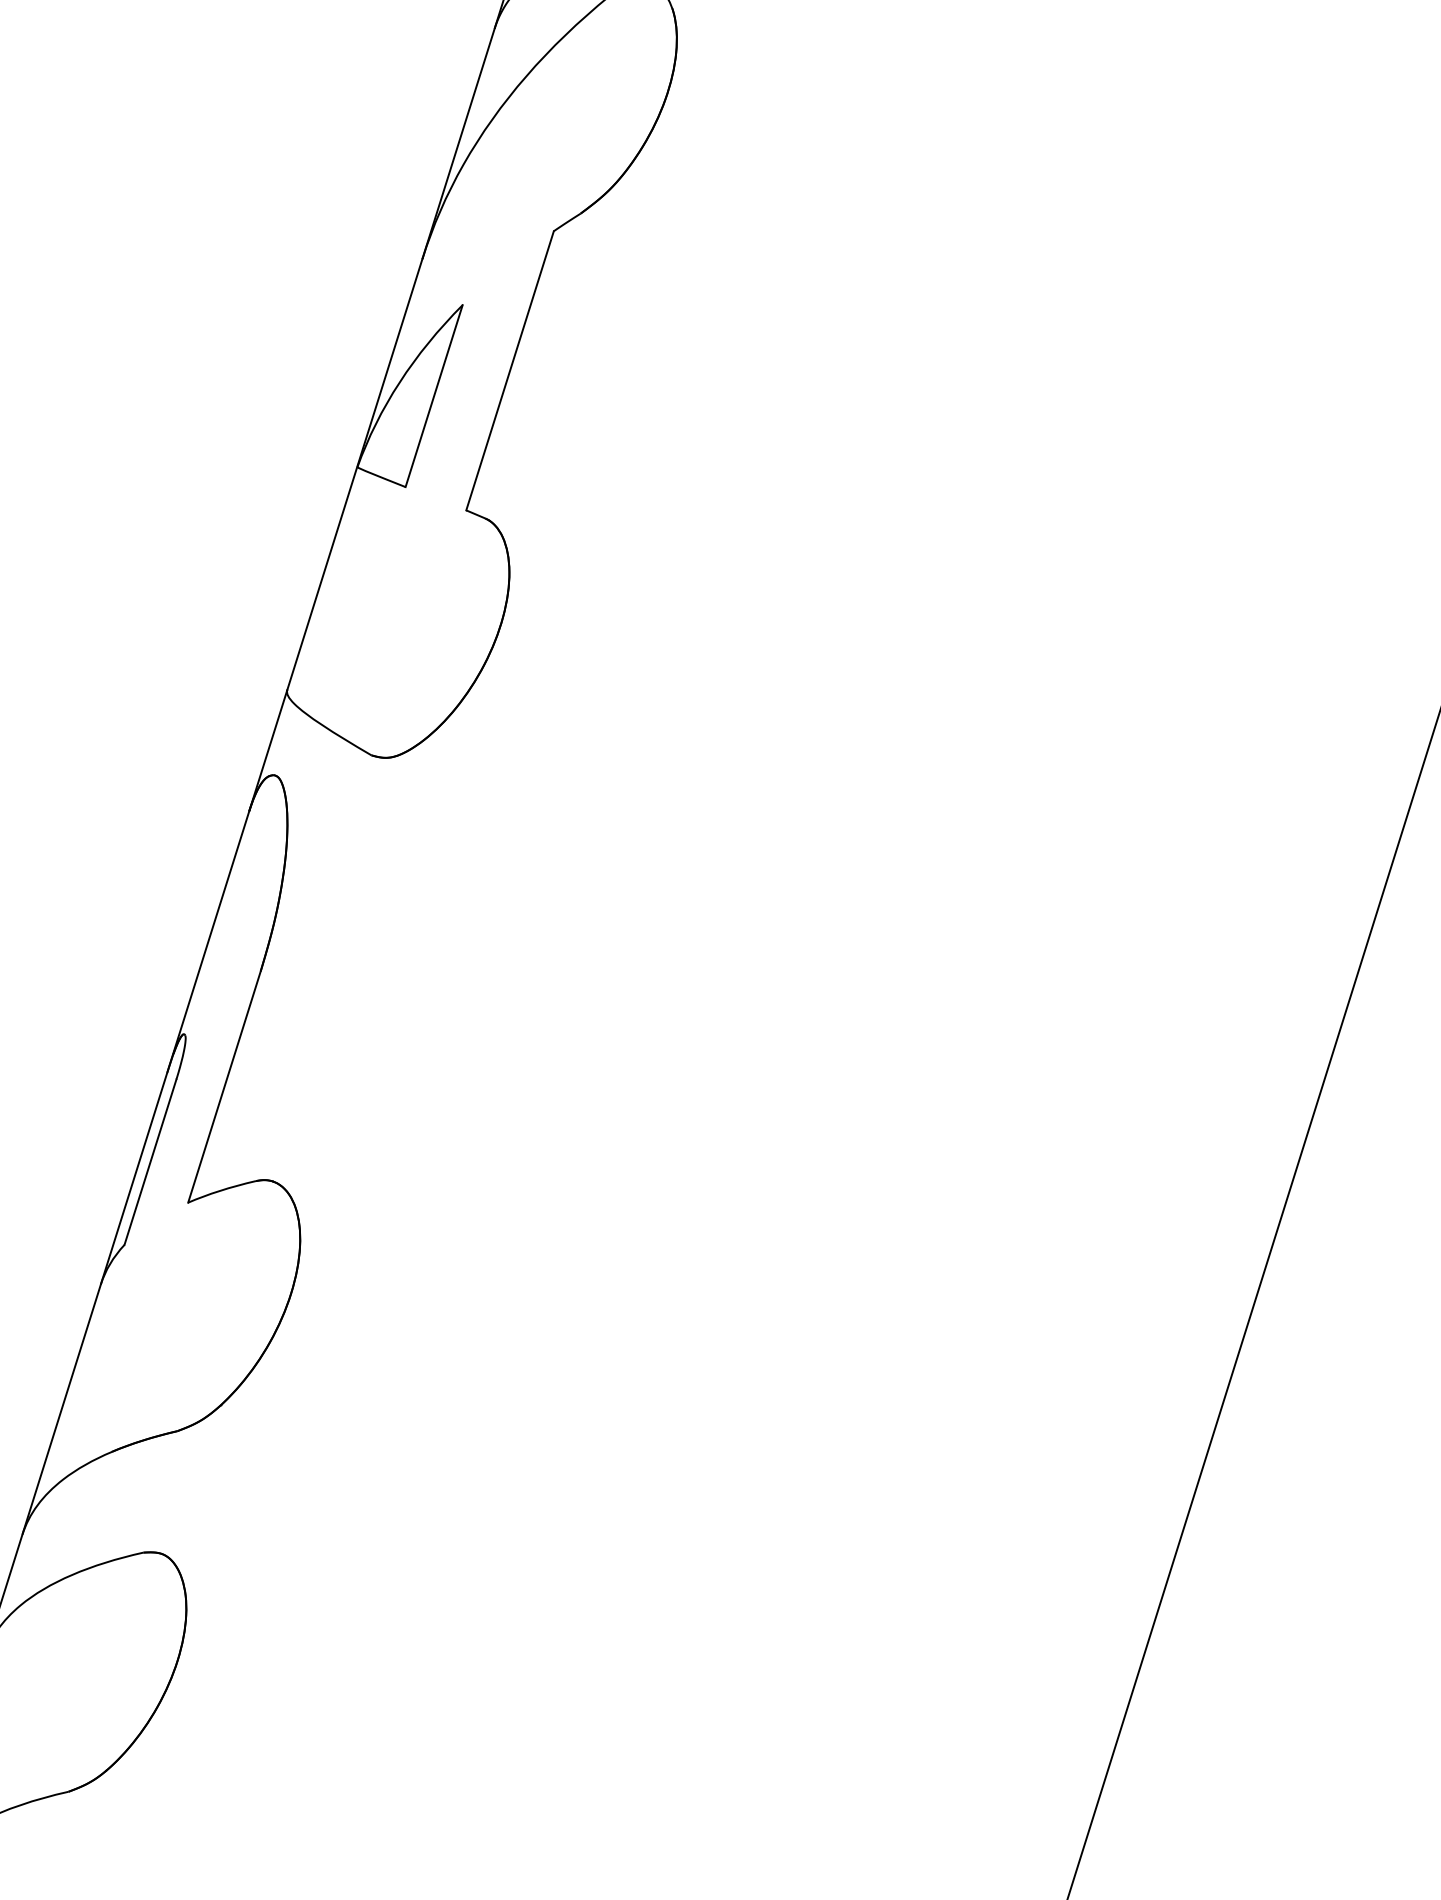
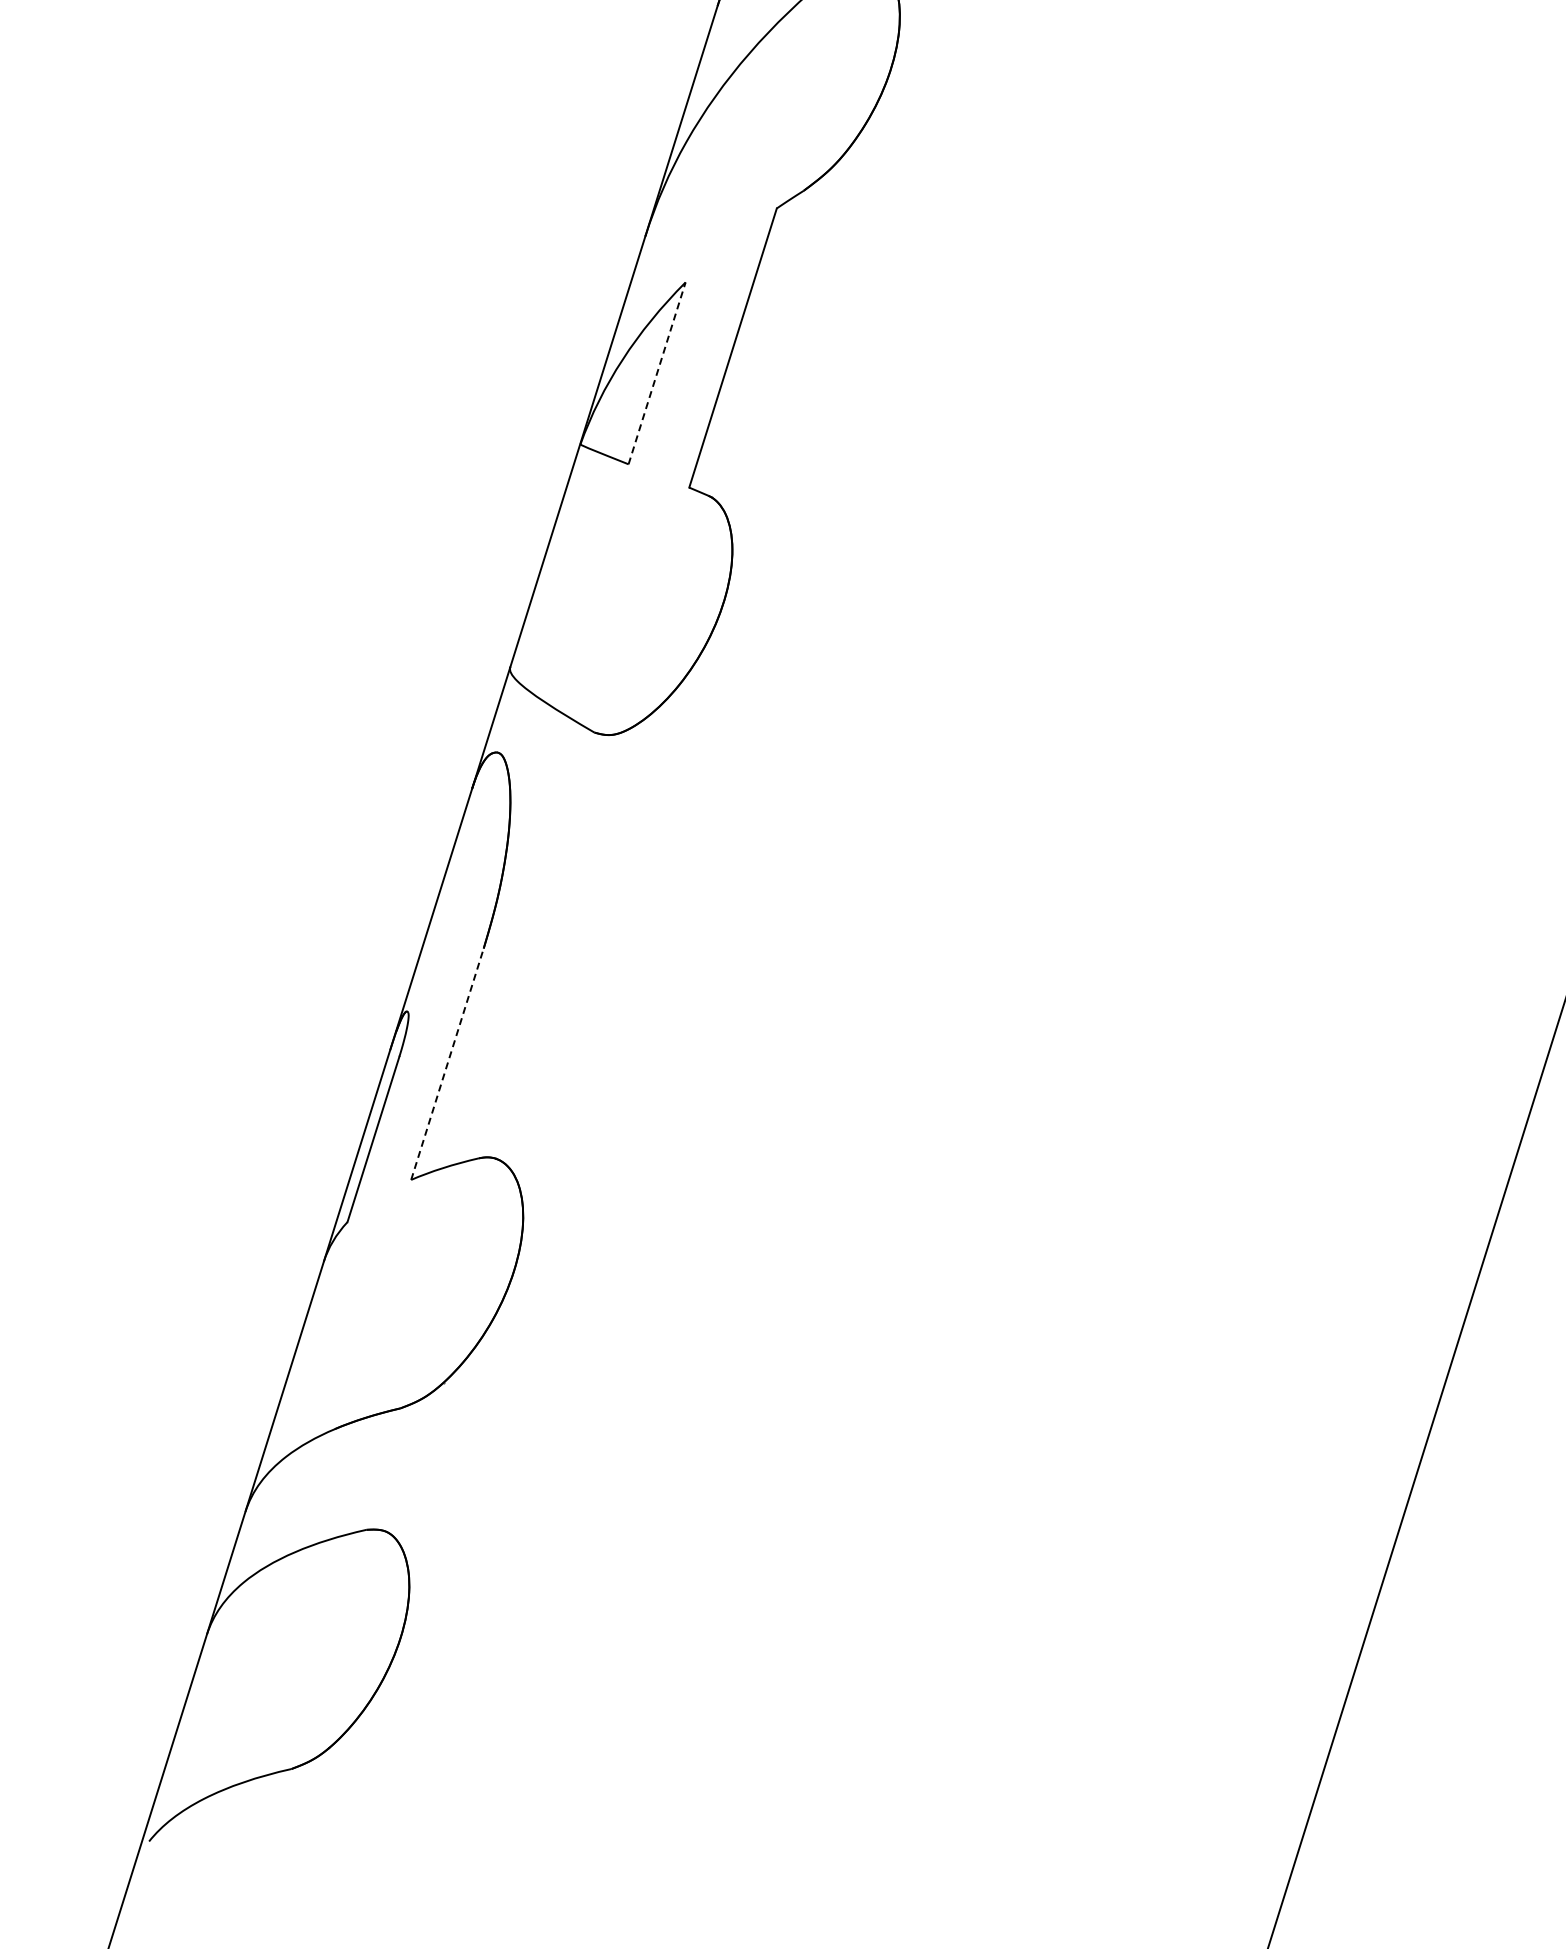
line: (434, 395) -> (657, 372), solid -> dashed
line: (224, 1086) -> (447, 1063), solid -> dashed

